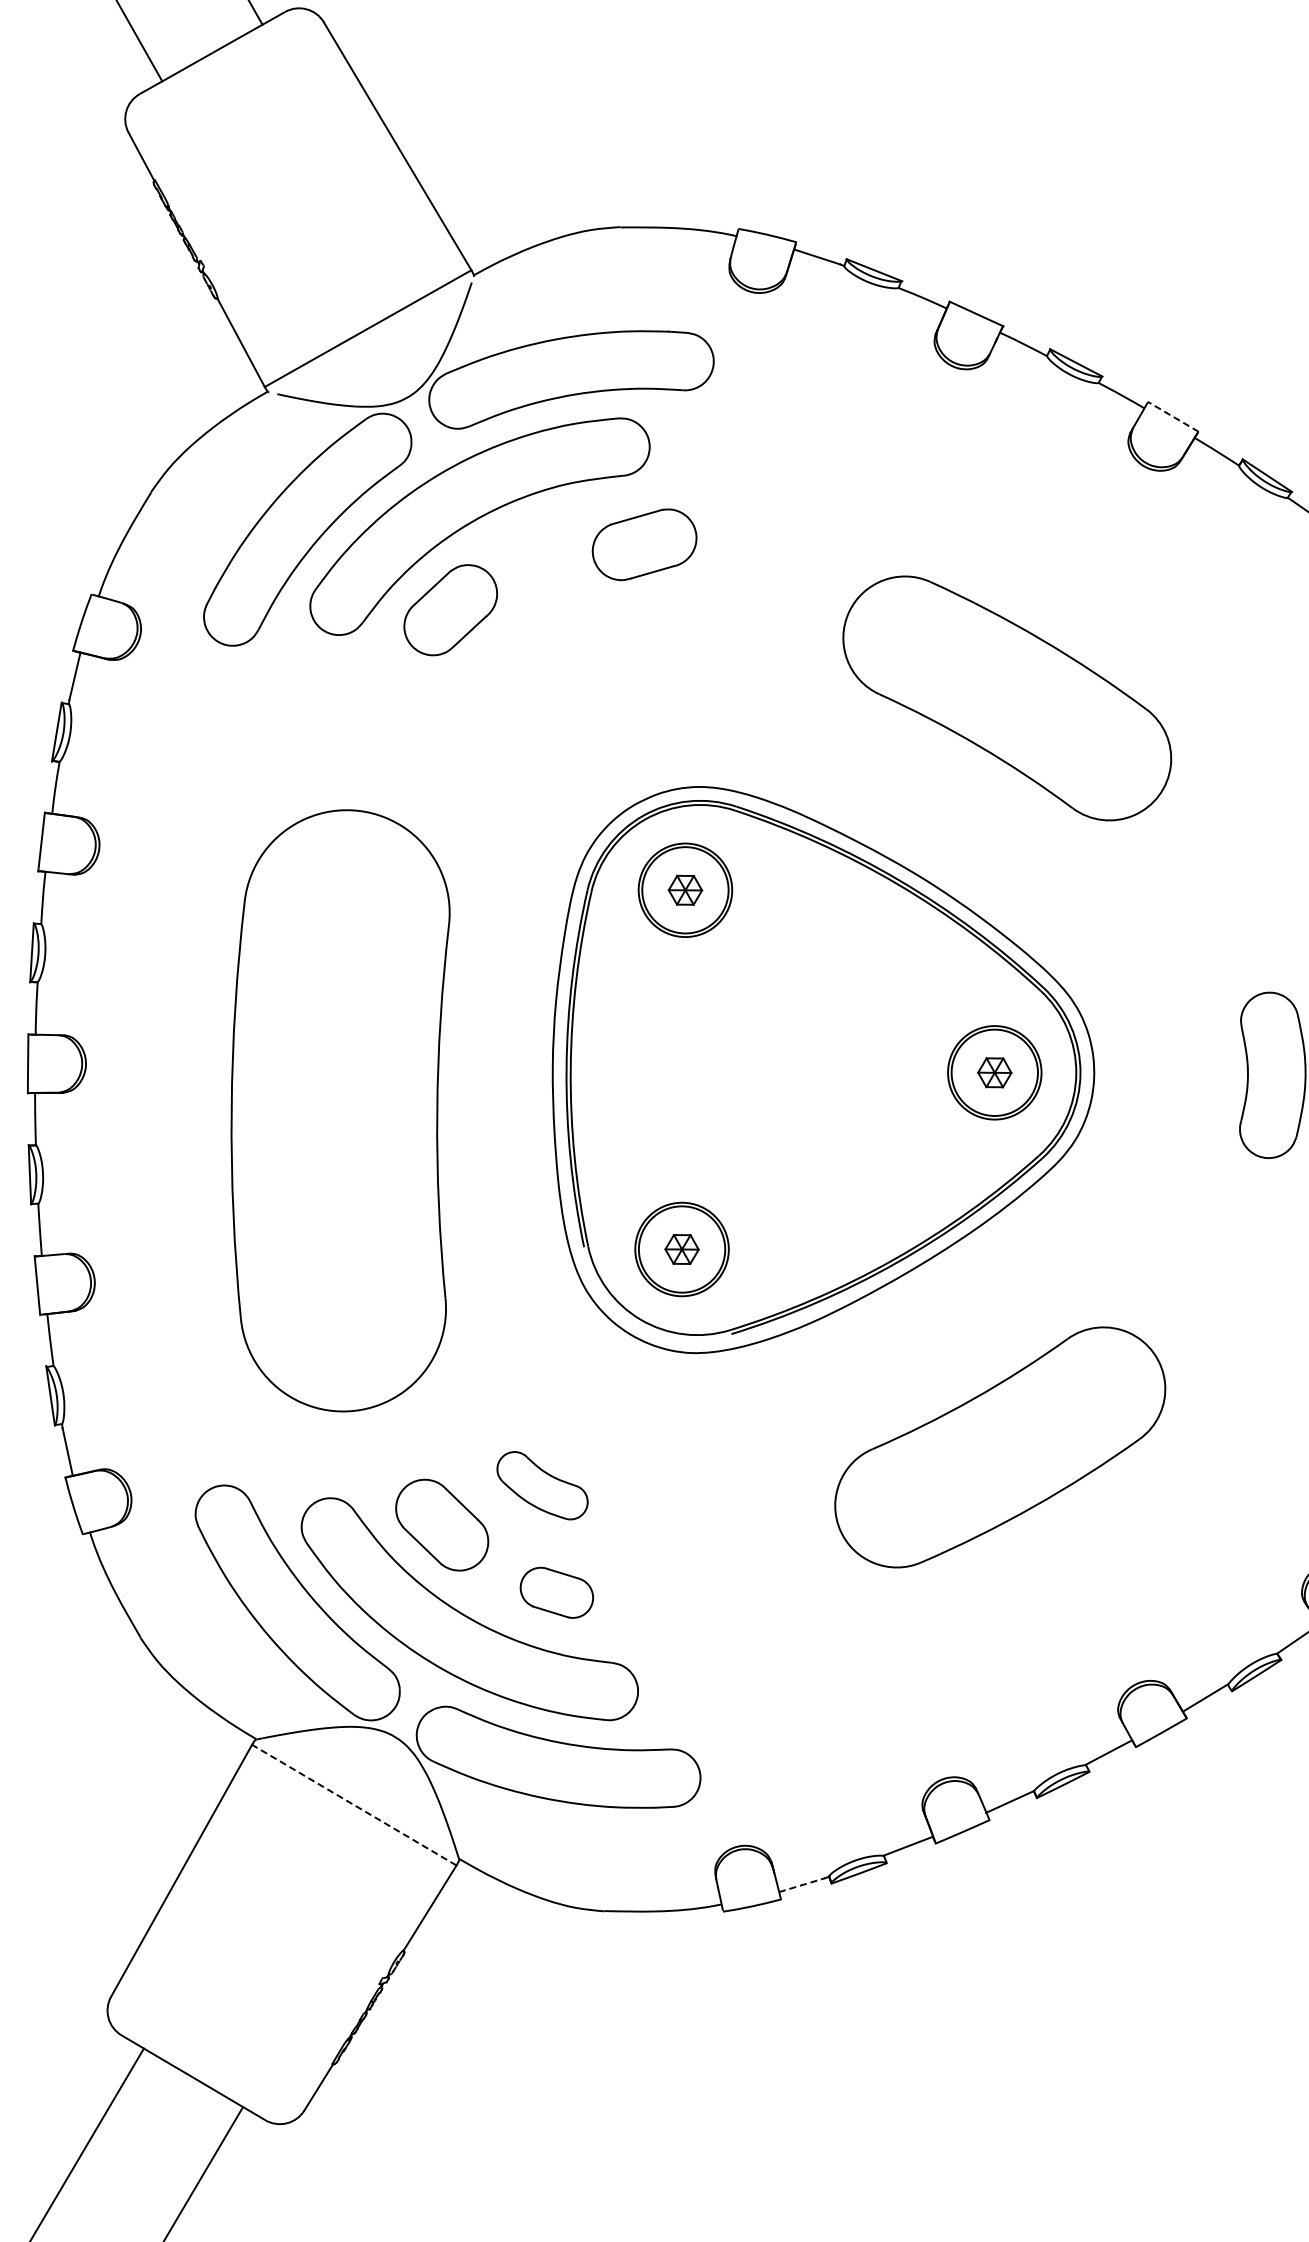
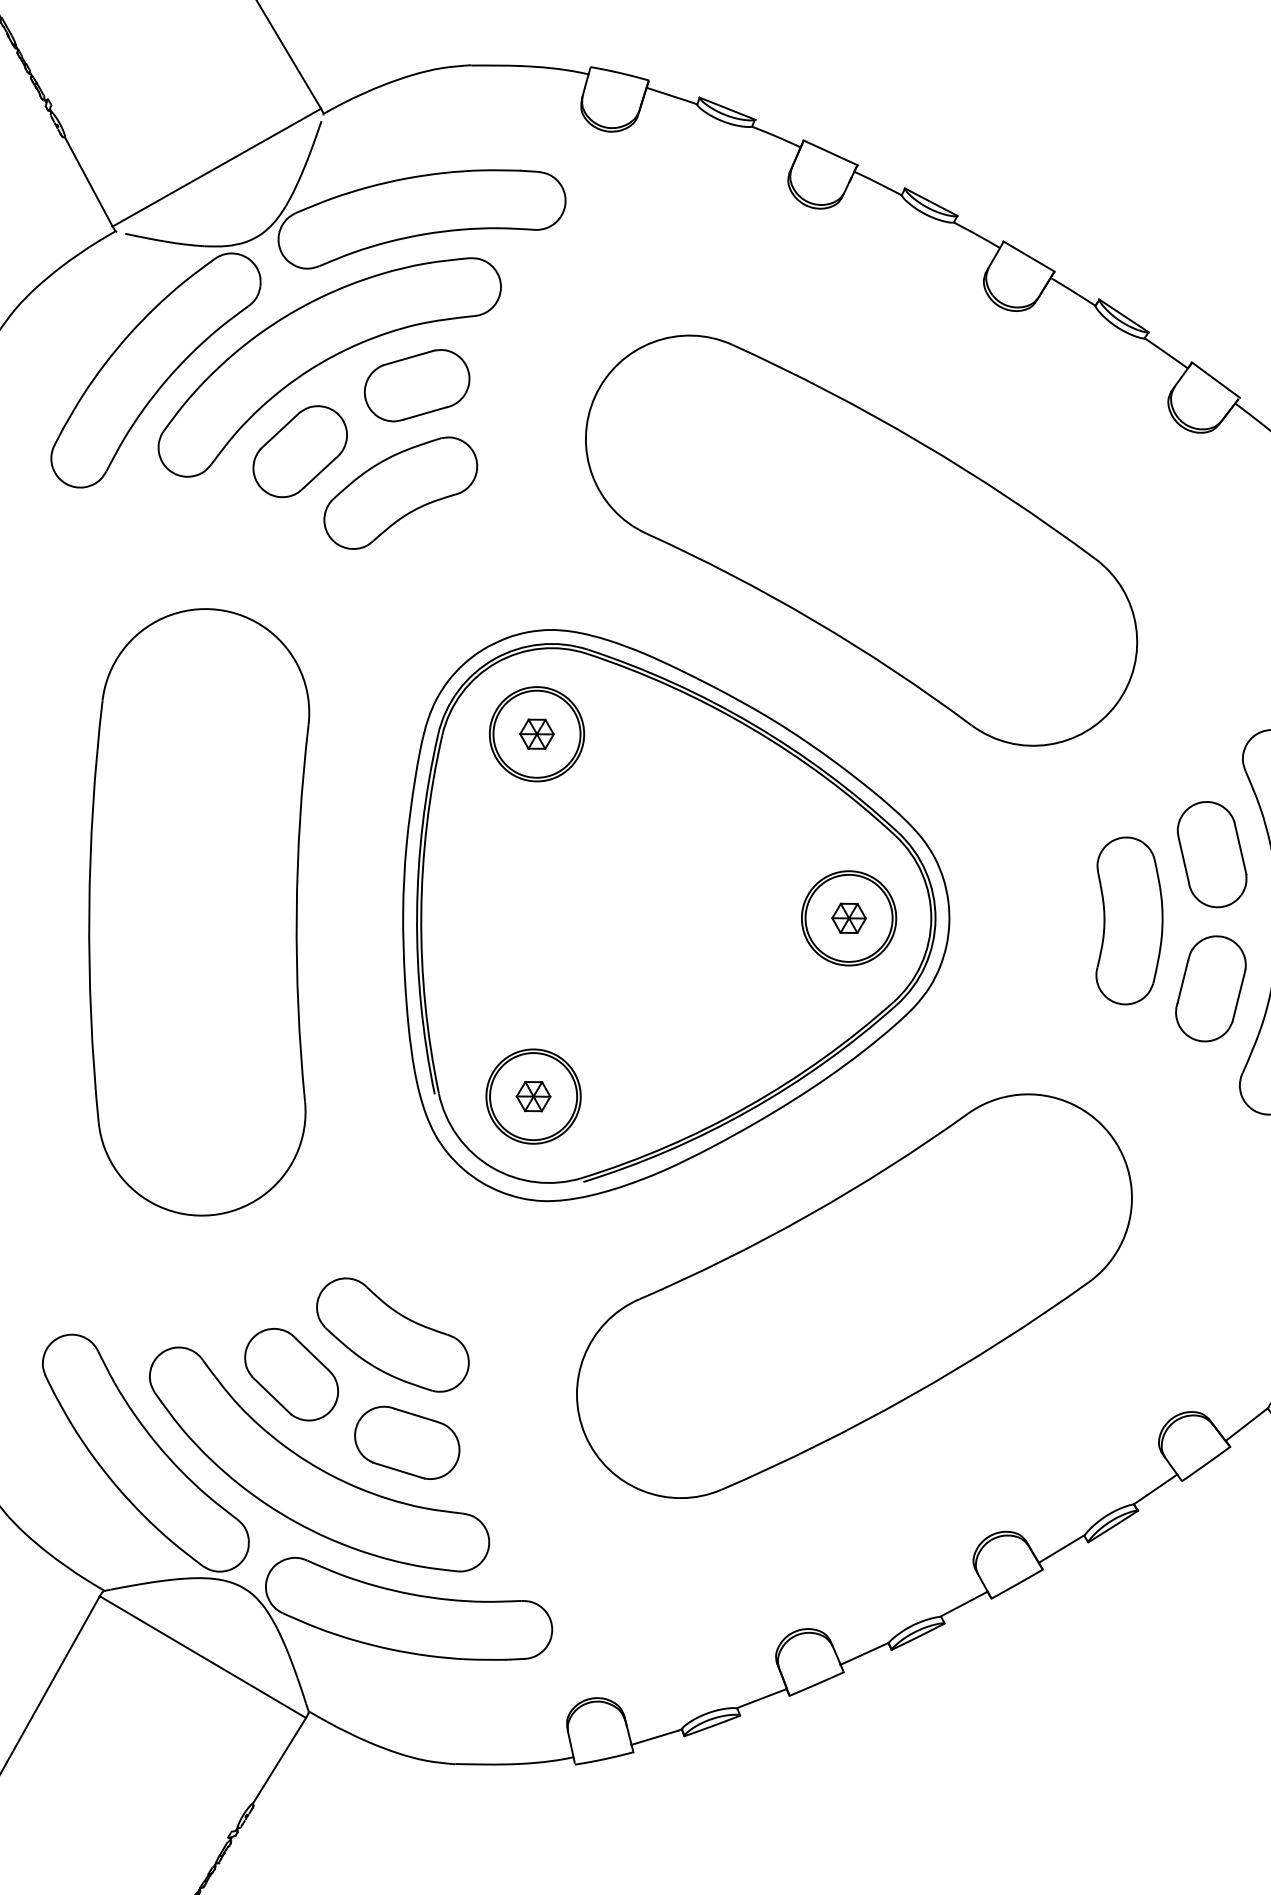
line: (1173, 416) -> (1029, 256), dashed -> solid
part: (644, 544) -> (417, 385), moved
part: (550, 651) -> (400, 493), added
part: (1007, 698) -> (861, 540), size x1.67
part: (340, 1110) -> (199, 912), moved
part: (1000, 1447) -> (854, 1296), size x1.67
part: (542, 1485) -> (392, 1334), size x1.67
part: (556, 1592) -> (406, 1442), size x1.43
line: (354, 1805) -> (203, 1657), dashed -> solid
line: (802, 1885) -> (655, 1738), dashed -> solid

